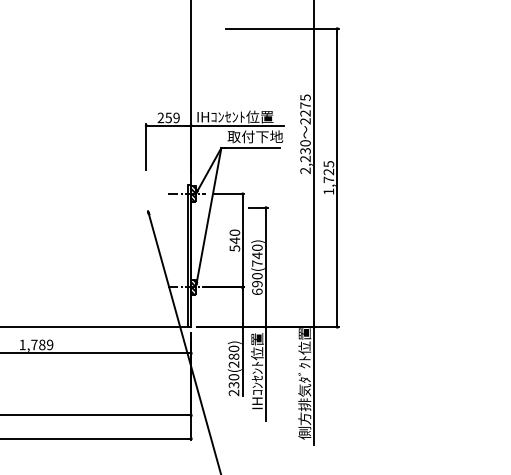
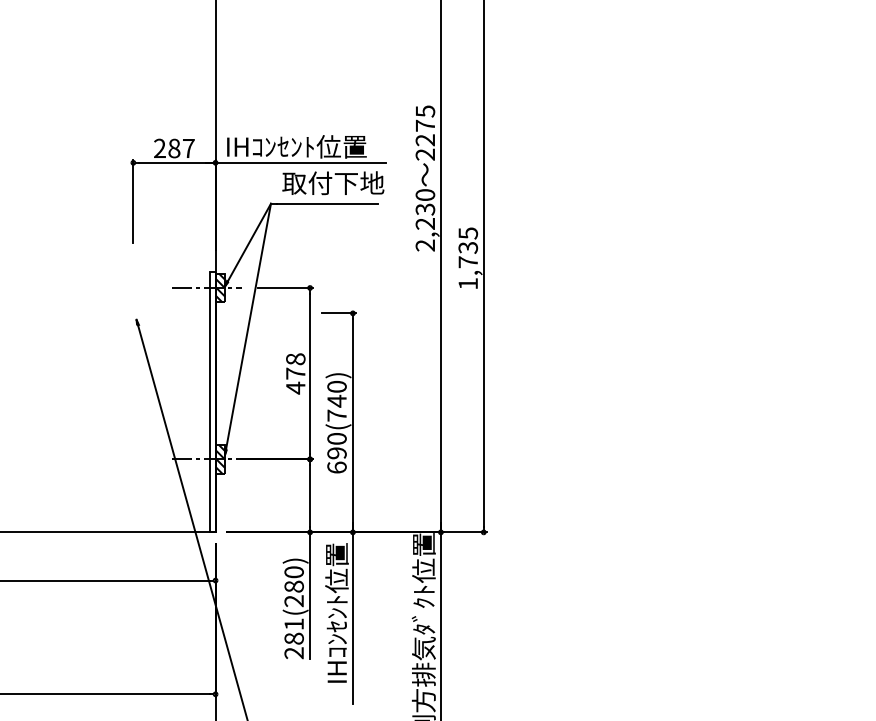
text: (172, 117) -> (181, 147), 259 -> 287
text: (329, 171) -> (469, 246), 1,725 -> 1,735
text: (234, 240) -> (295, 373), 540 -> 478
text: (233, 381) -> (293, 632), 230(280) -> 281(280)

